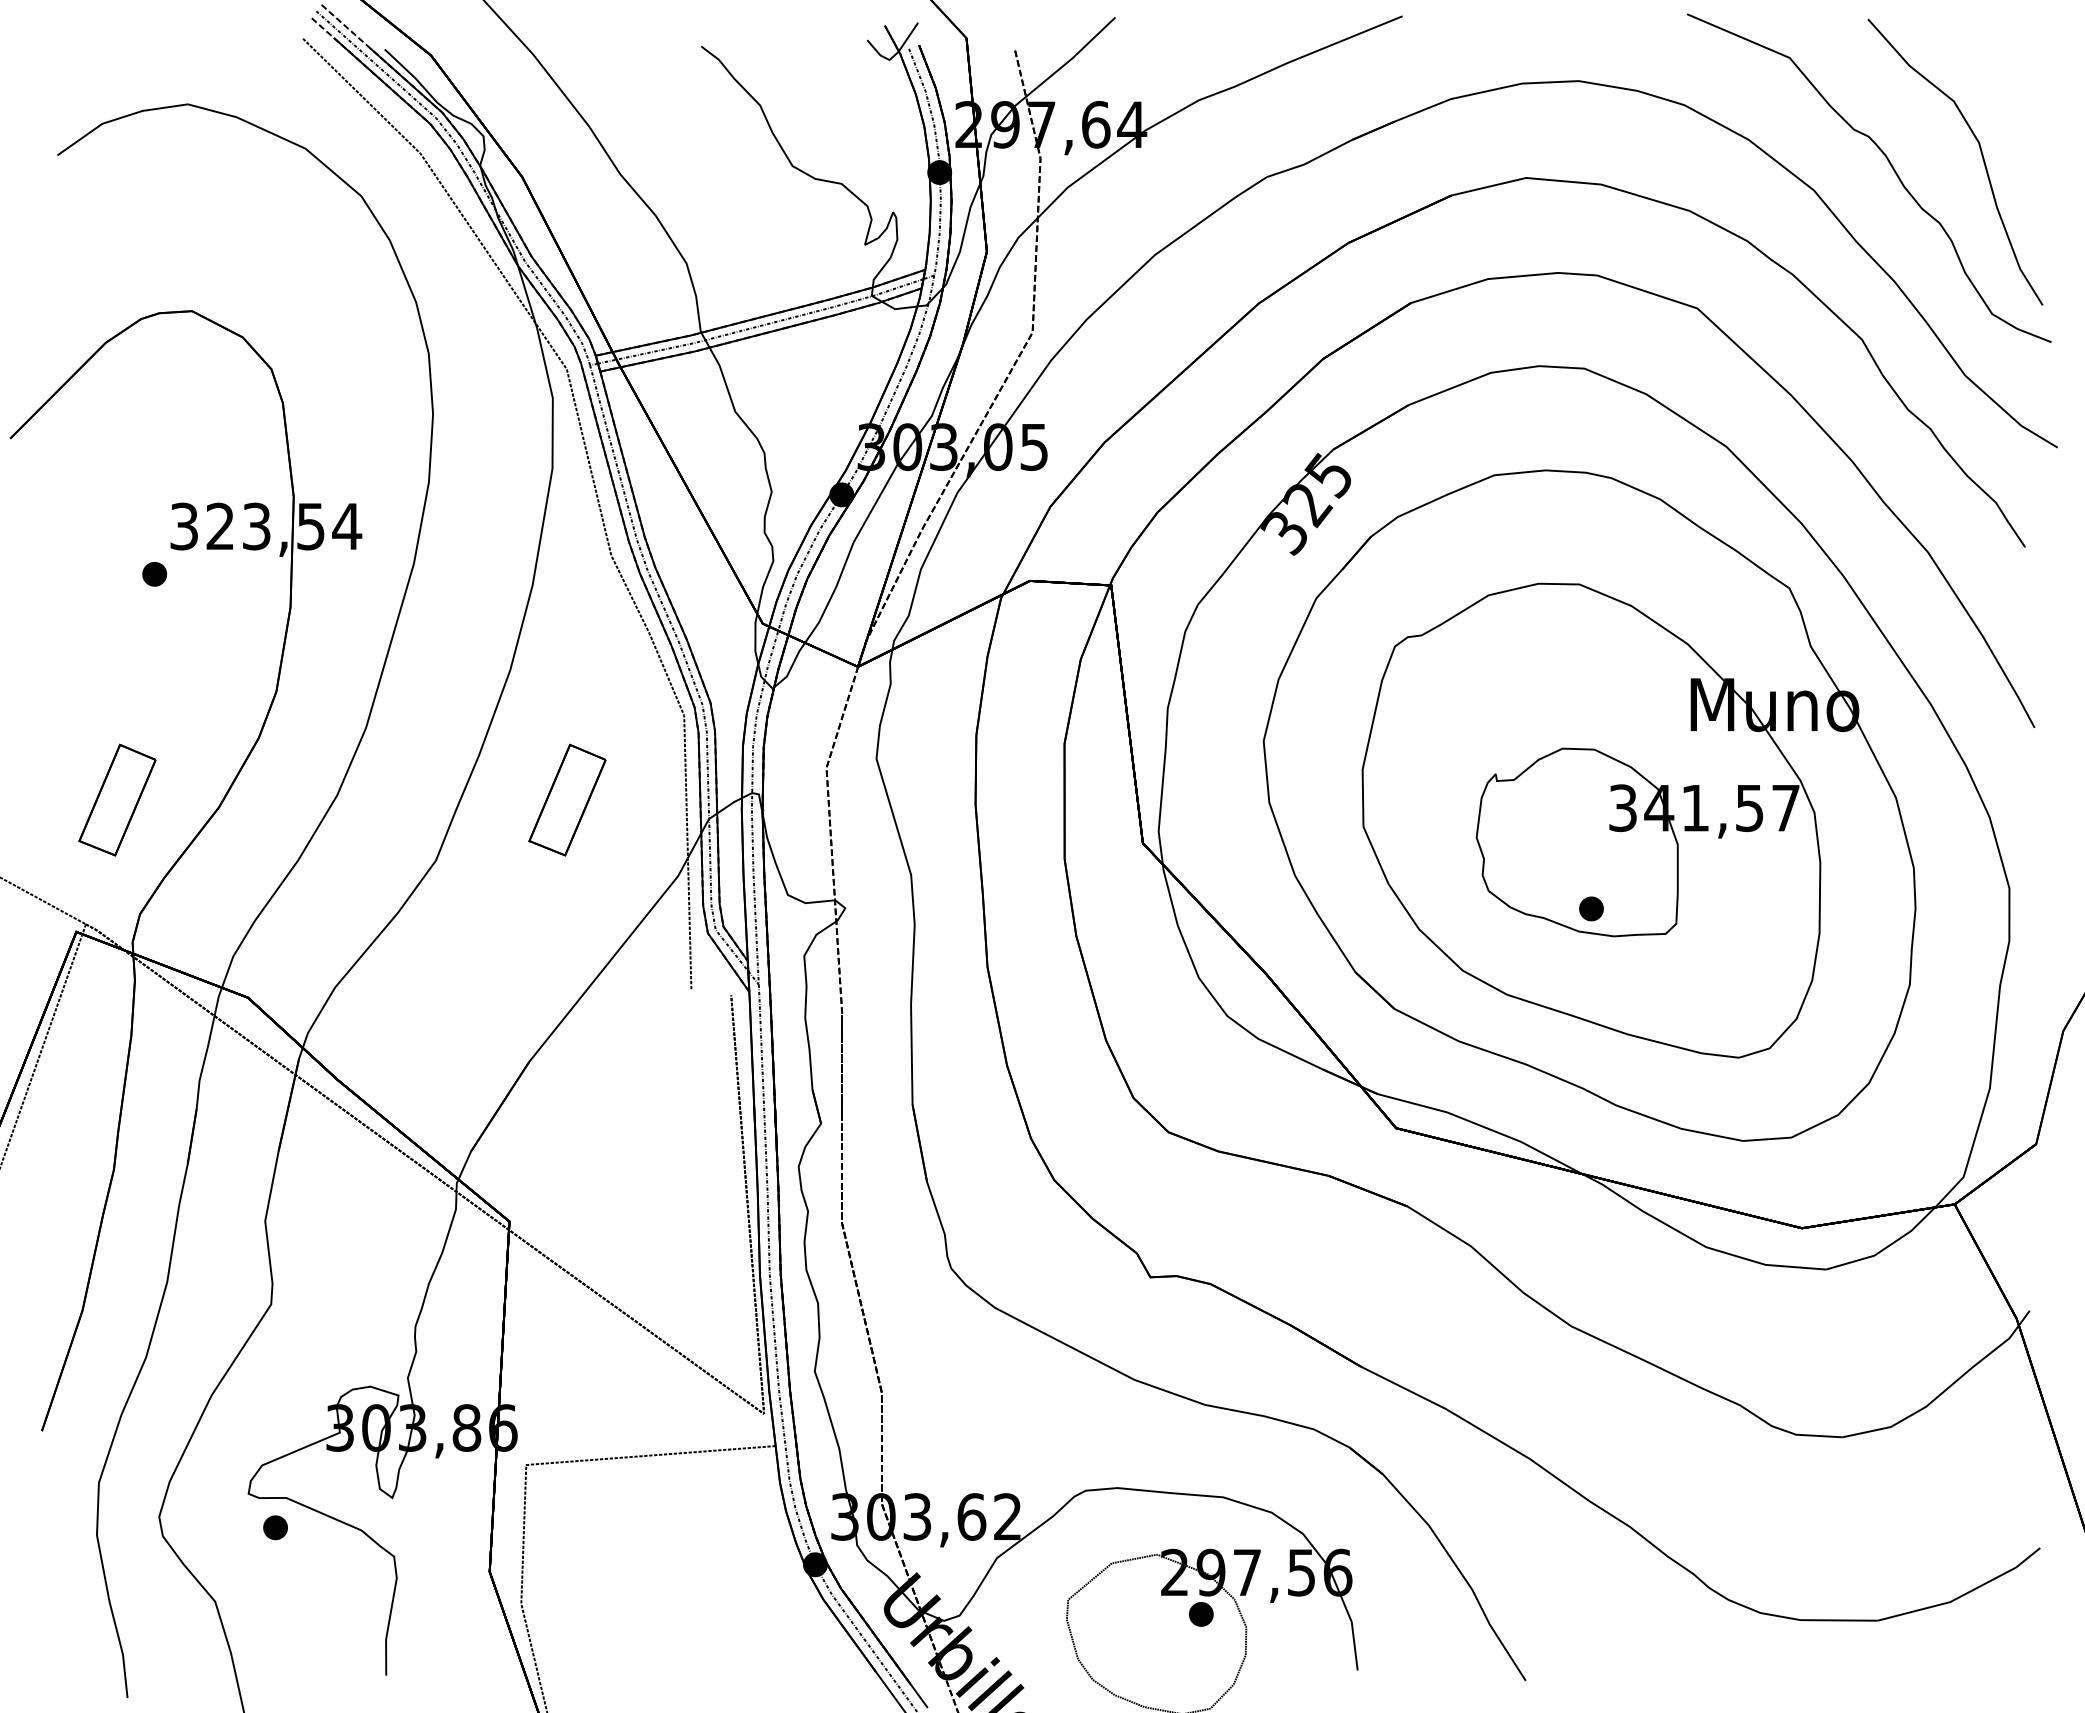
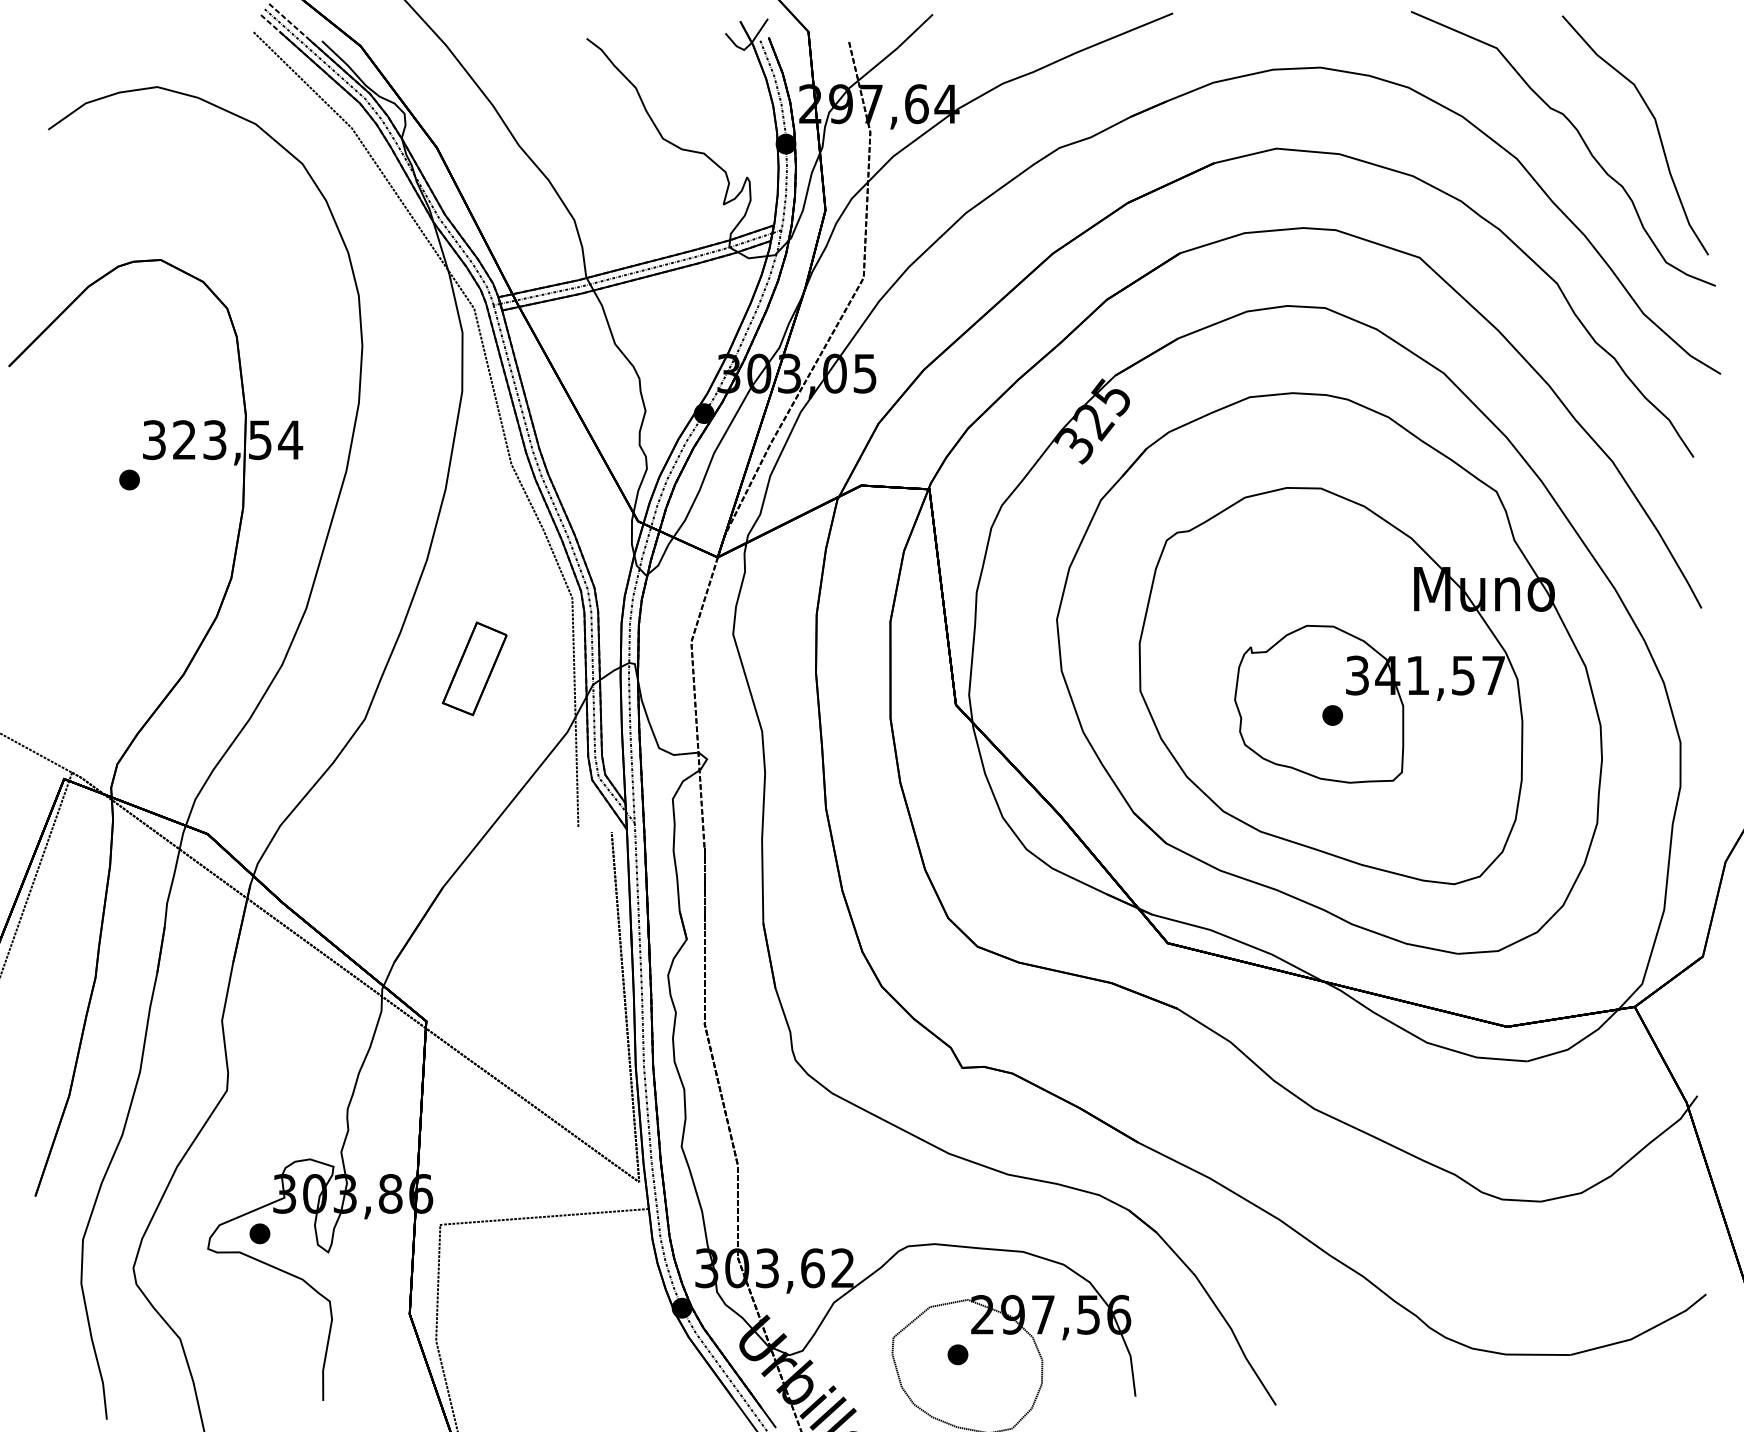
part: (117, 799) -> (98, 668), removed
part: (1591, 908) -> (1332, 715), moved
part: (275, 1527) -> (259, 1233), moved
part: (1201, 1614) -> (958, 1354), moved

